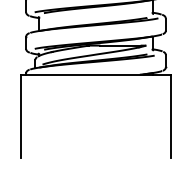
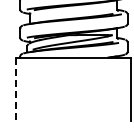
line: (21, 116) -> (16, 89), solid -> dashed

